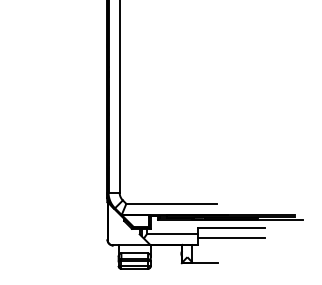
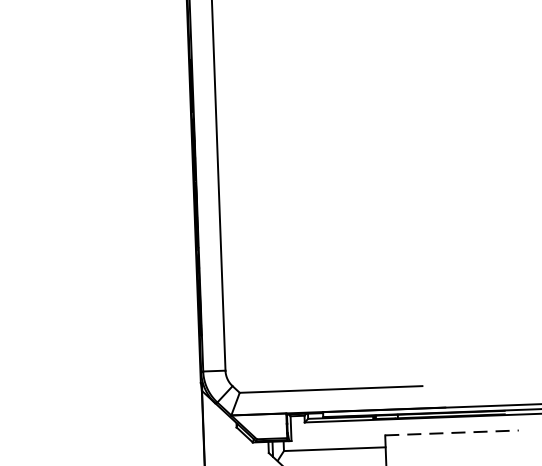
line: (231, 227) -> (452, 432), solid -> dashed
line: (230, 237) -> (451, 452), removed

